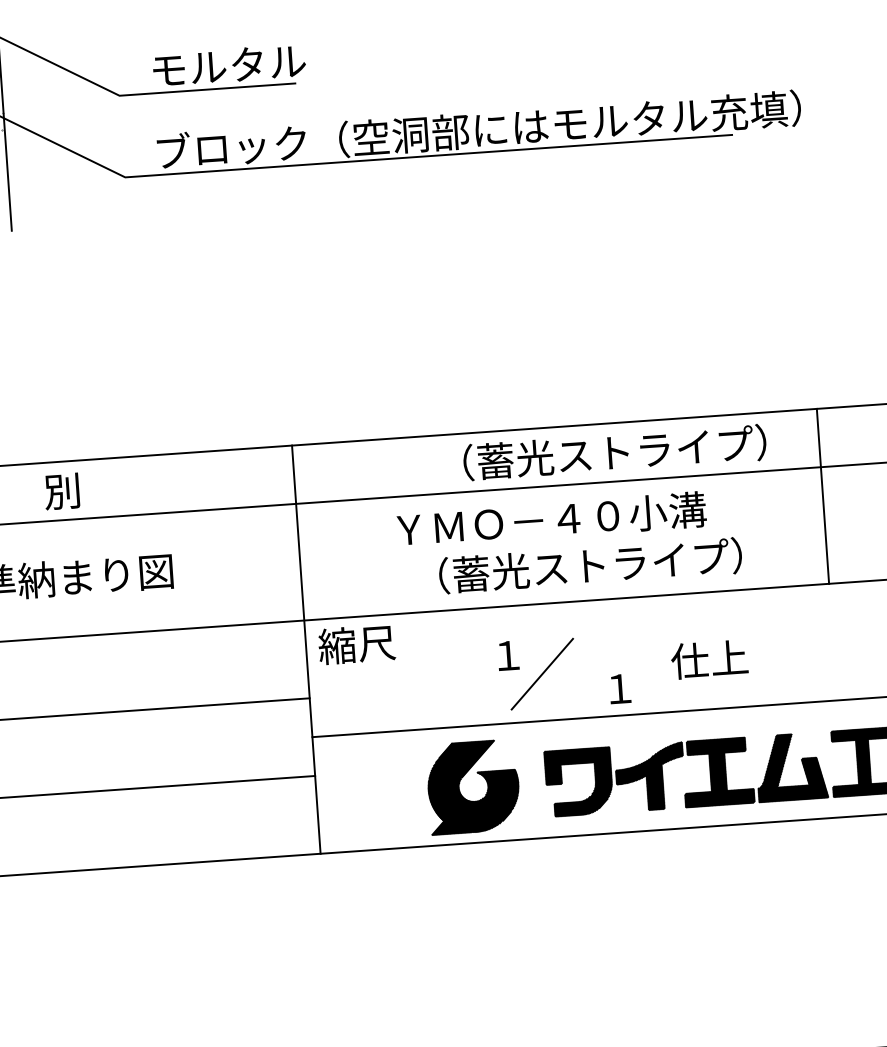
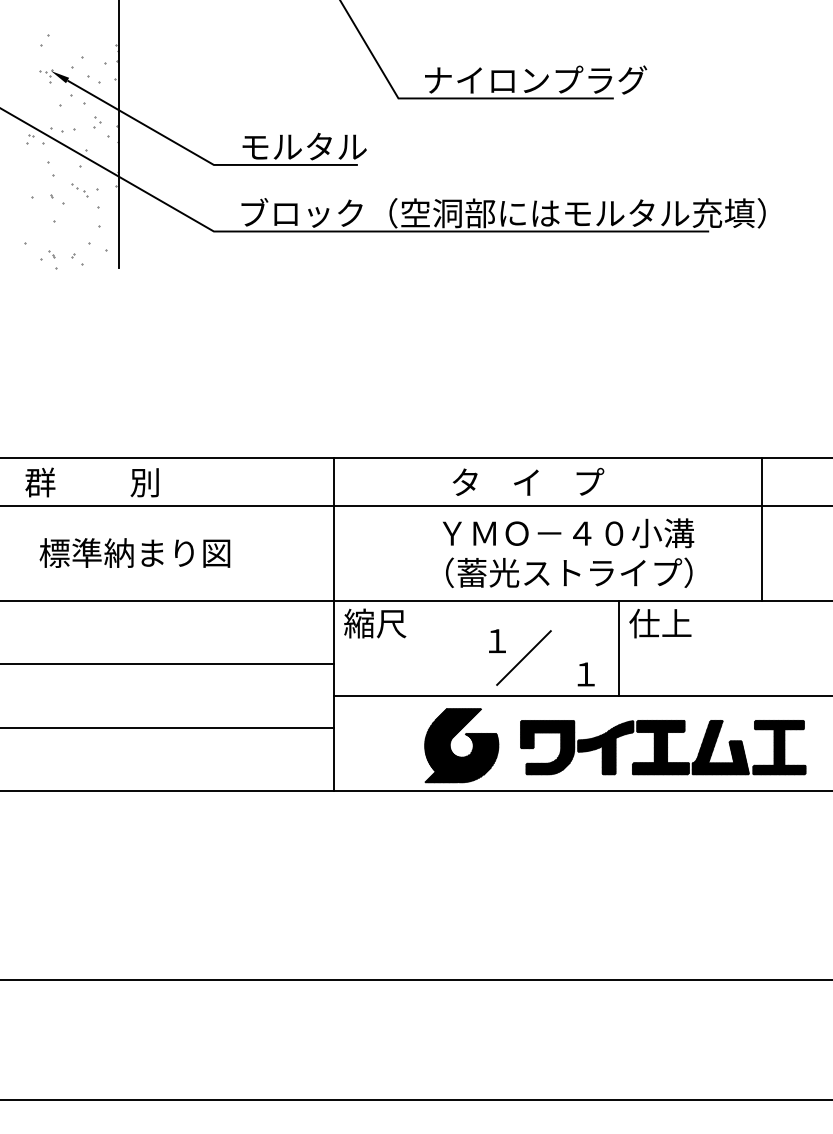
text: (602, 453) -> (585, 482), （蓄光ストライプ） -> タ    イ    プ
text: (551, 519) -> (568, 533), moved
line: (658, 654) -> (619, 648), added
text: (709, 659) -> (660, 623), moved

